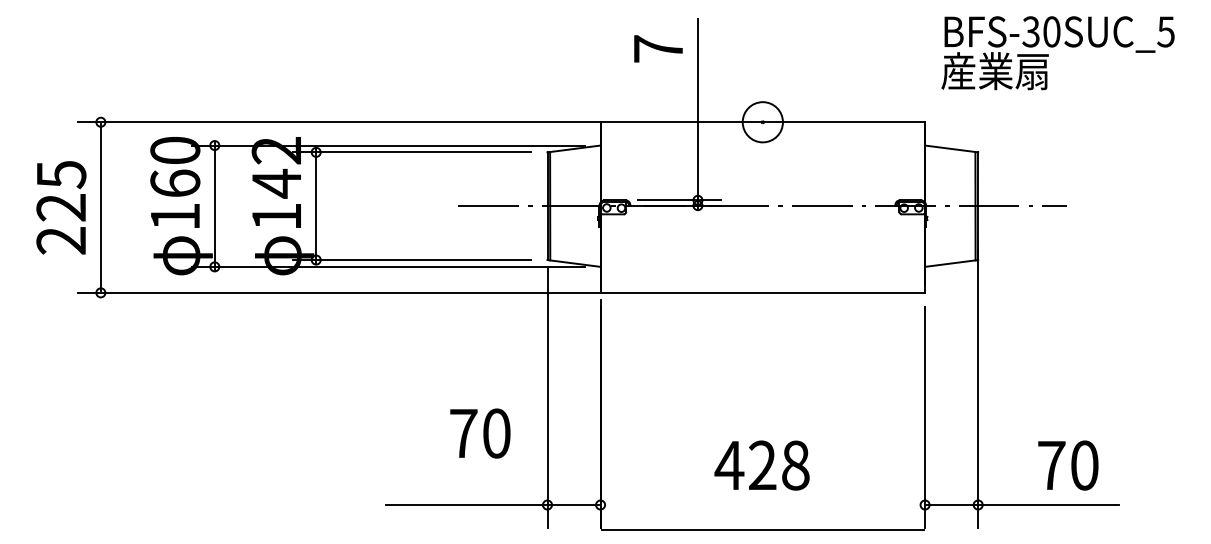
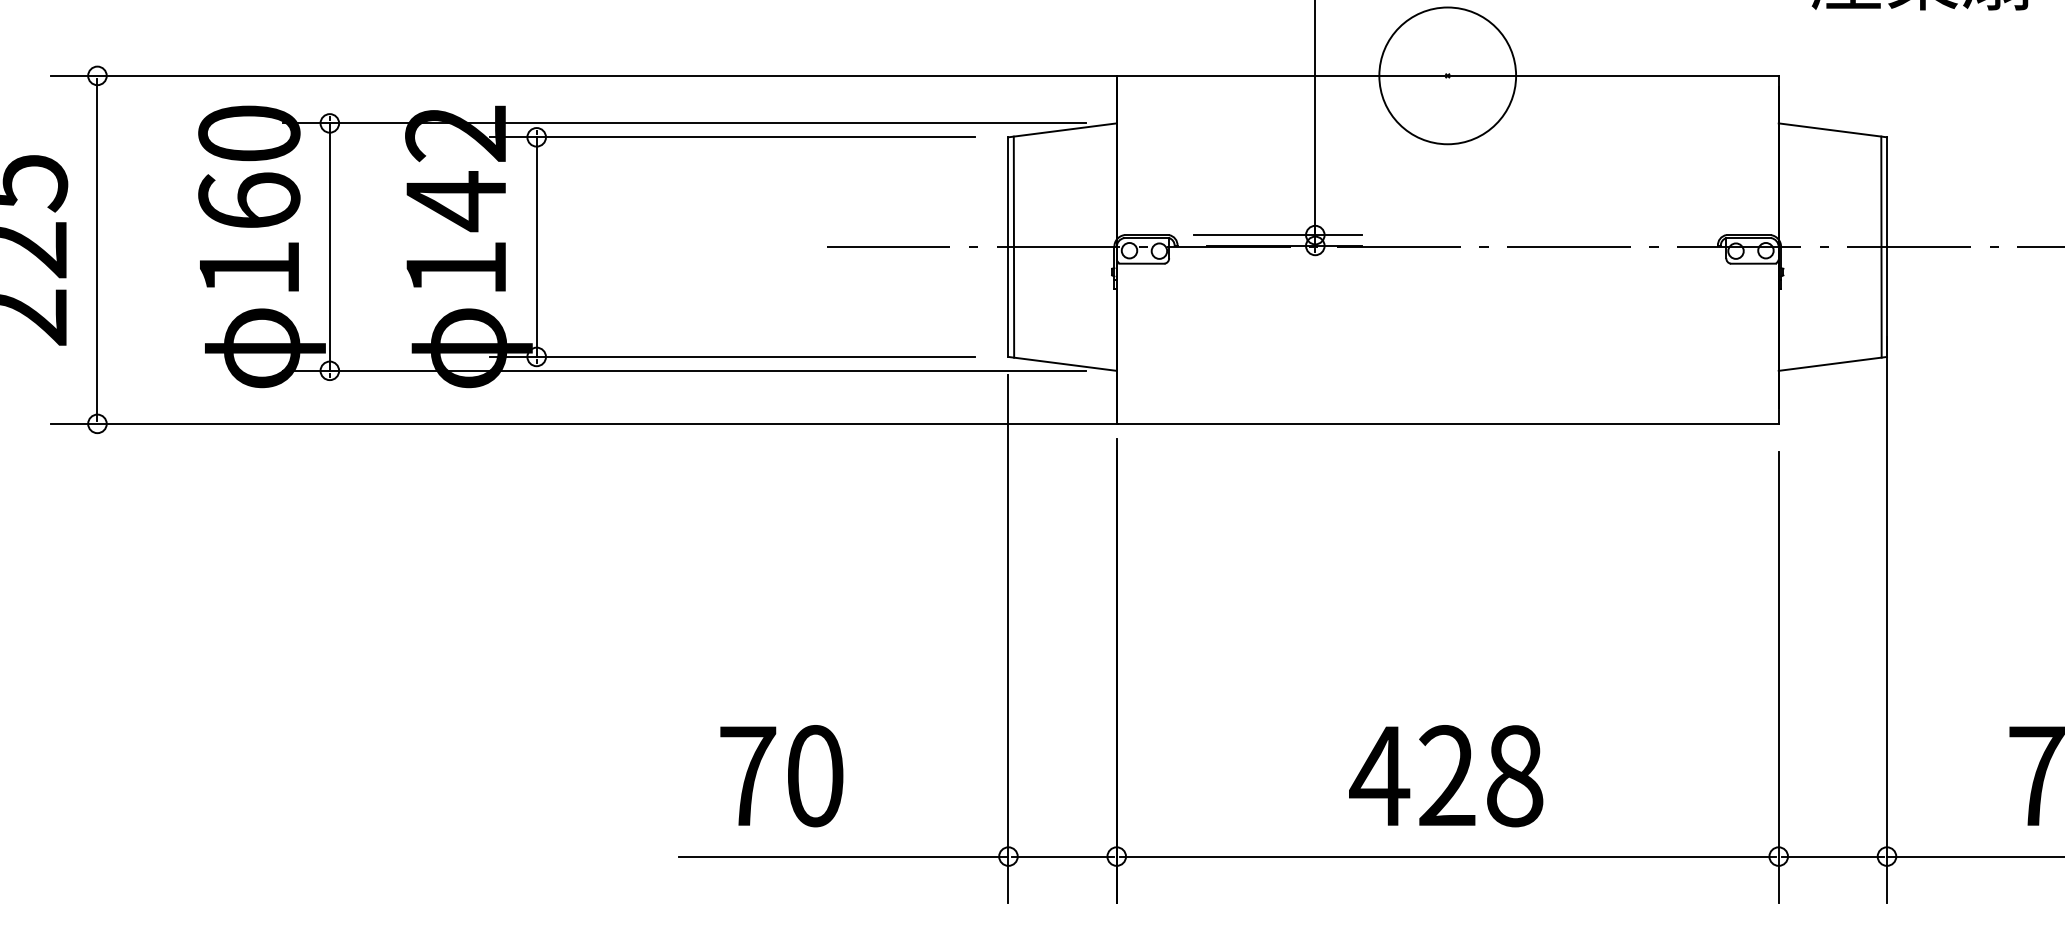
circle: (762, 121) -> (1447, 74), size x1.67
text: (480, 433) -> (782, 775), moved
line: (762, 530) -> (1447, 857), moved

